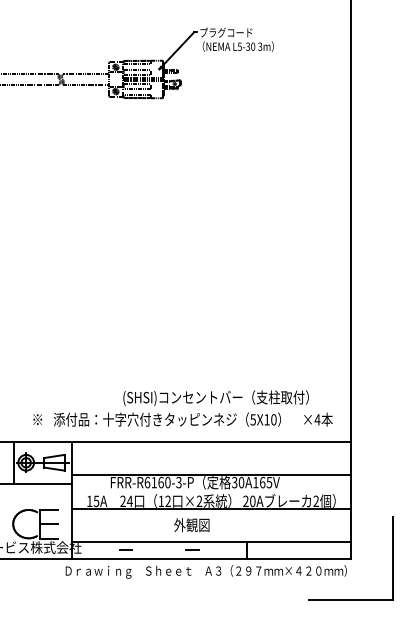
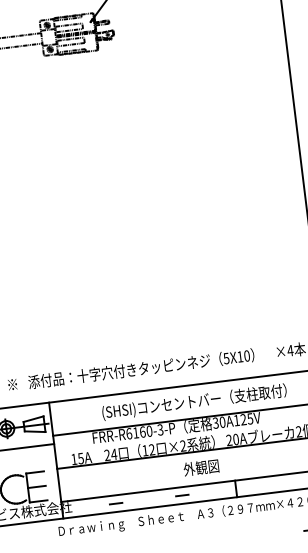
text: (215, 397) -> (193, 401), moved
text: (262, 482) -> (243, 419), 30A165V -> 30A125V
text: (191, 525) -> (200, 468), moved

